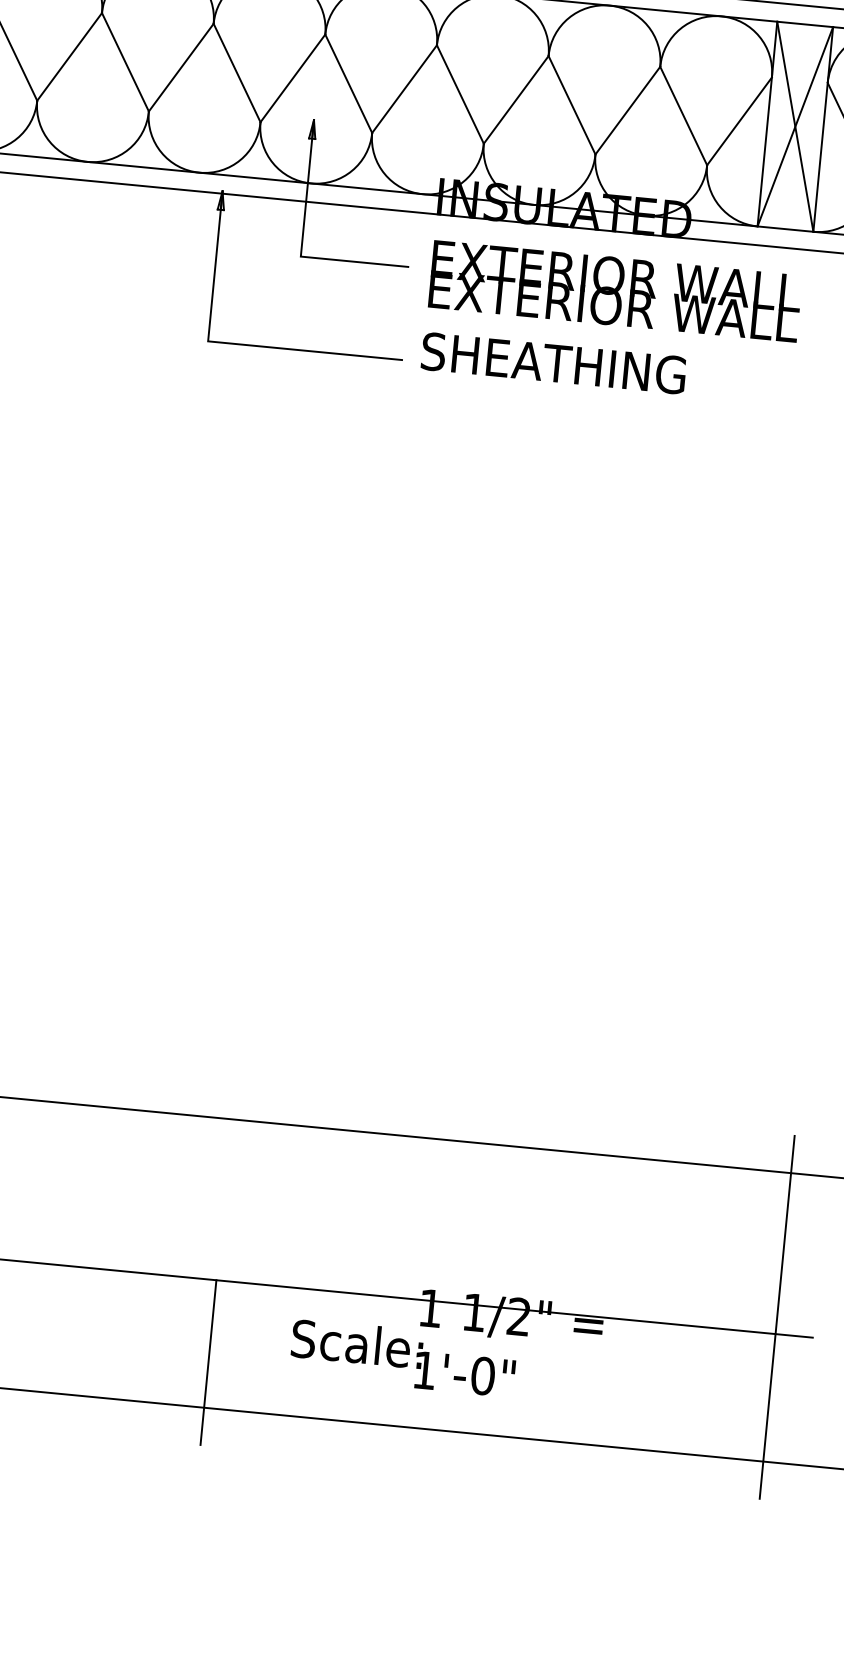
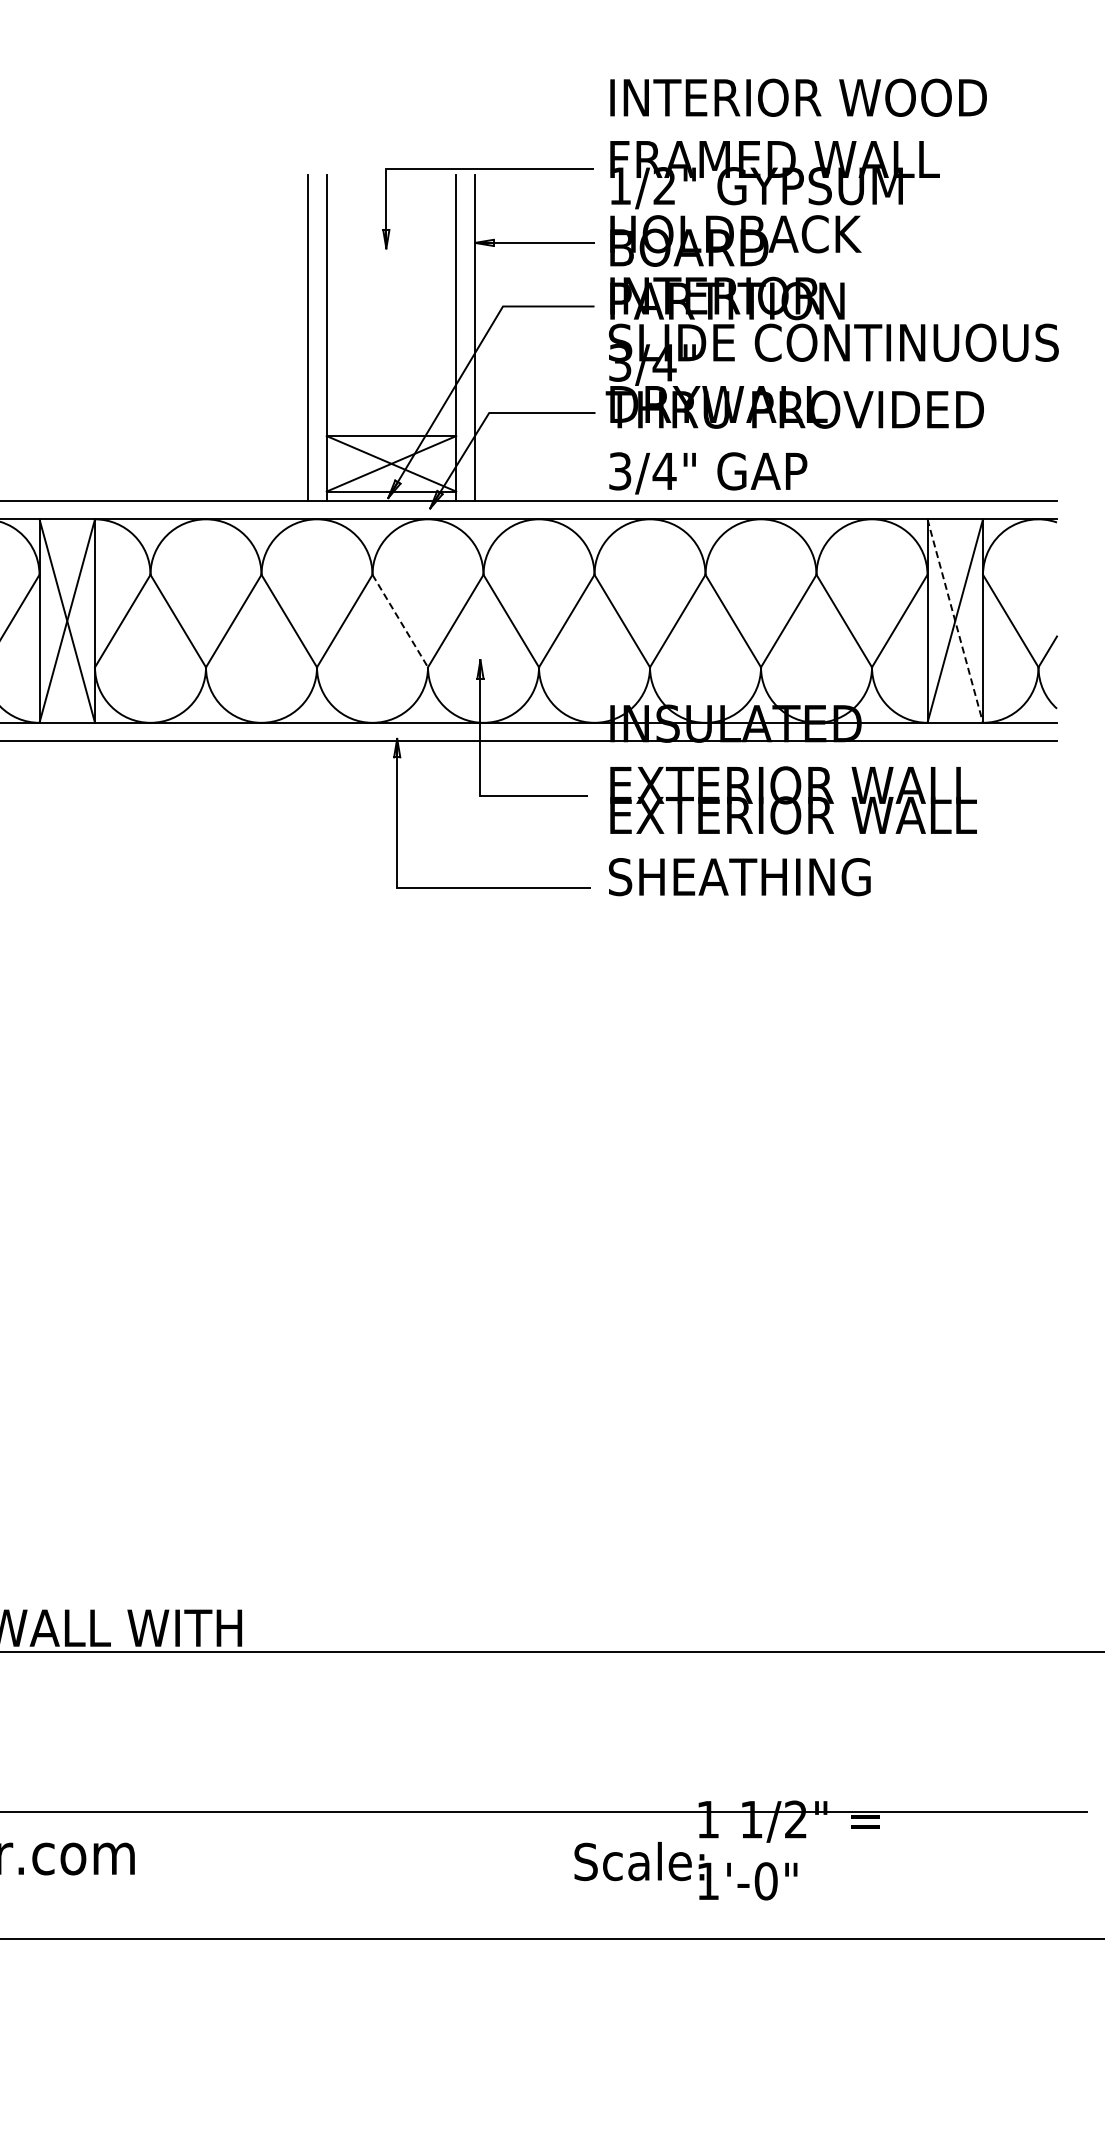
line: (237, 73) -> (400, 621), solid -> dashed
line: (795, 127) -> (955, 621), solid -> dashed
line: (777, 1317) -> (1050, 1795), removed
line: (208, 1362) -> (494, 1893), removed

